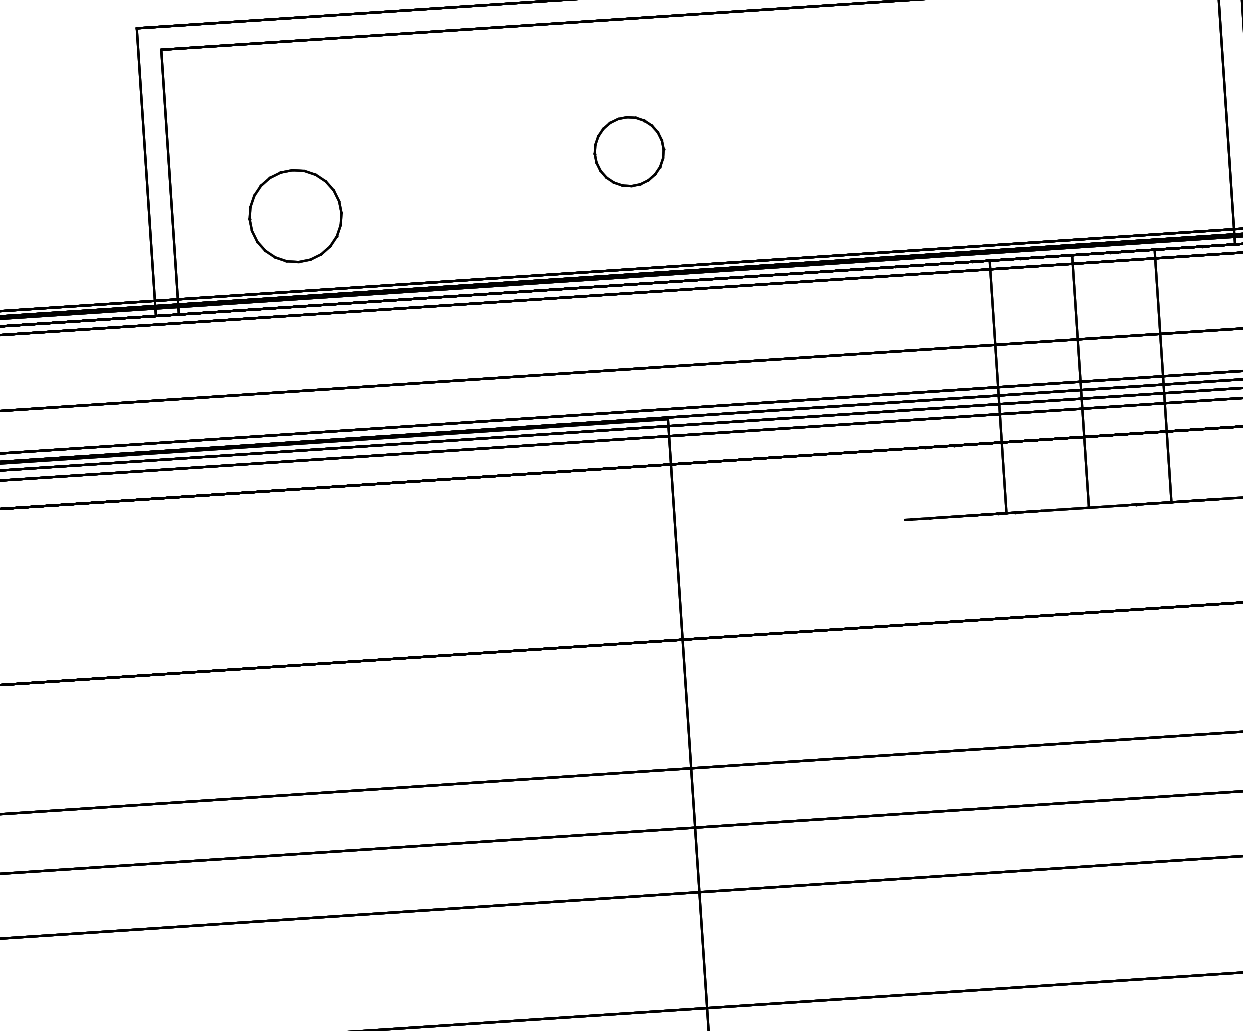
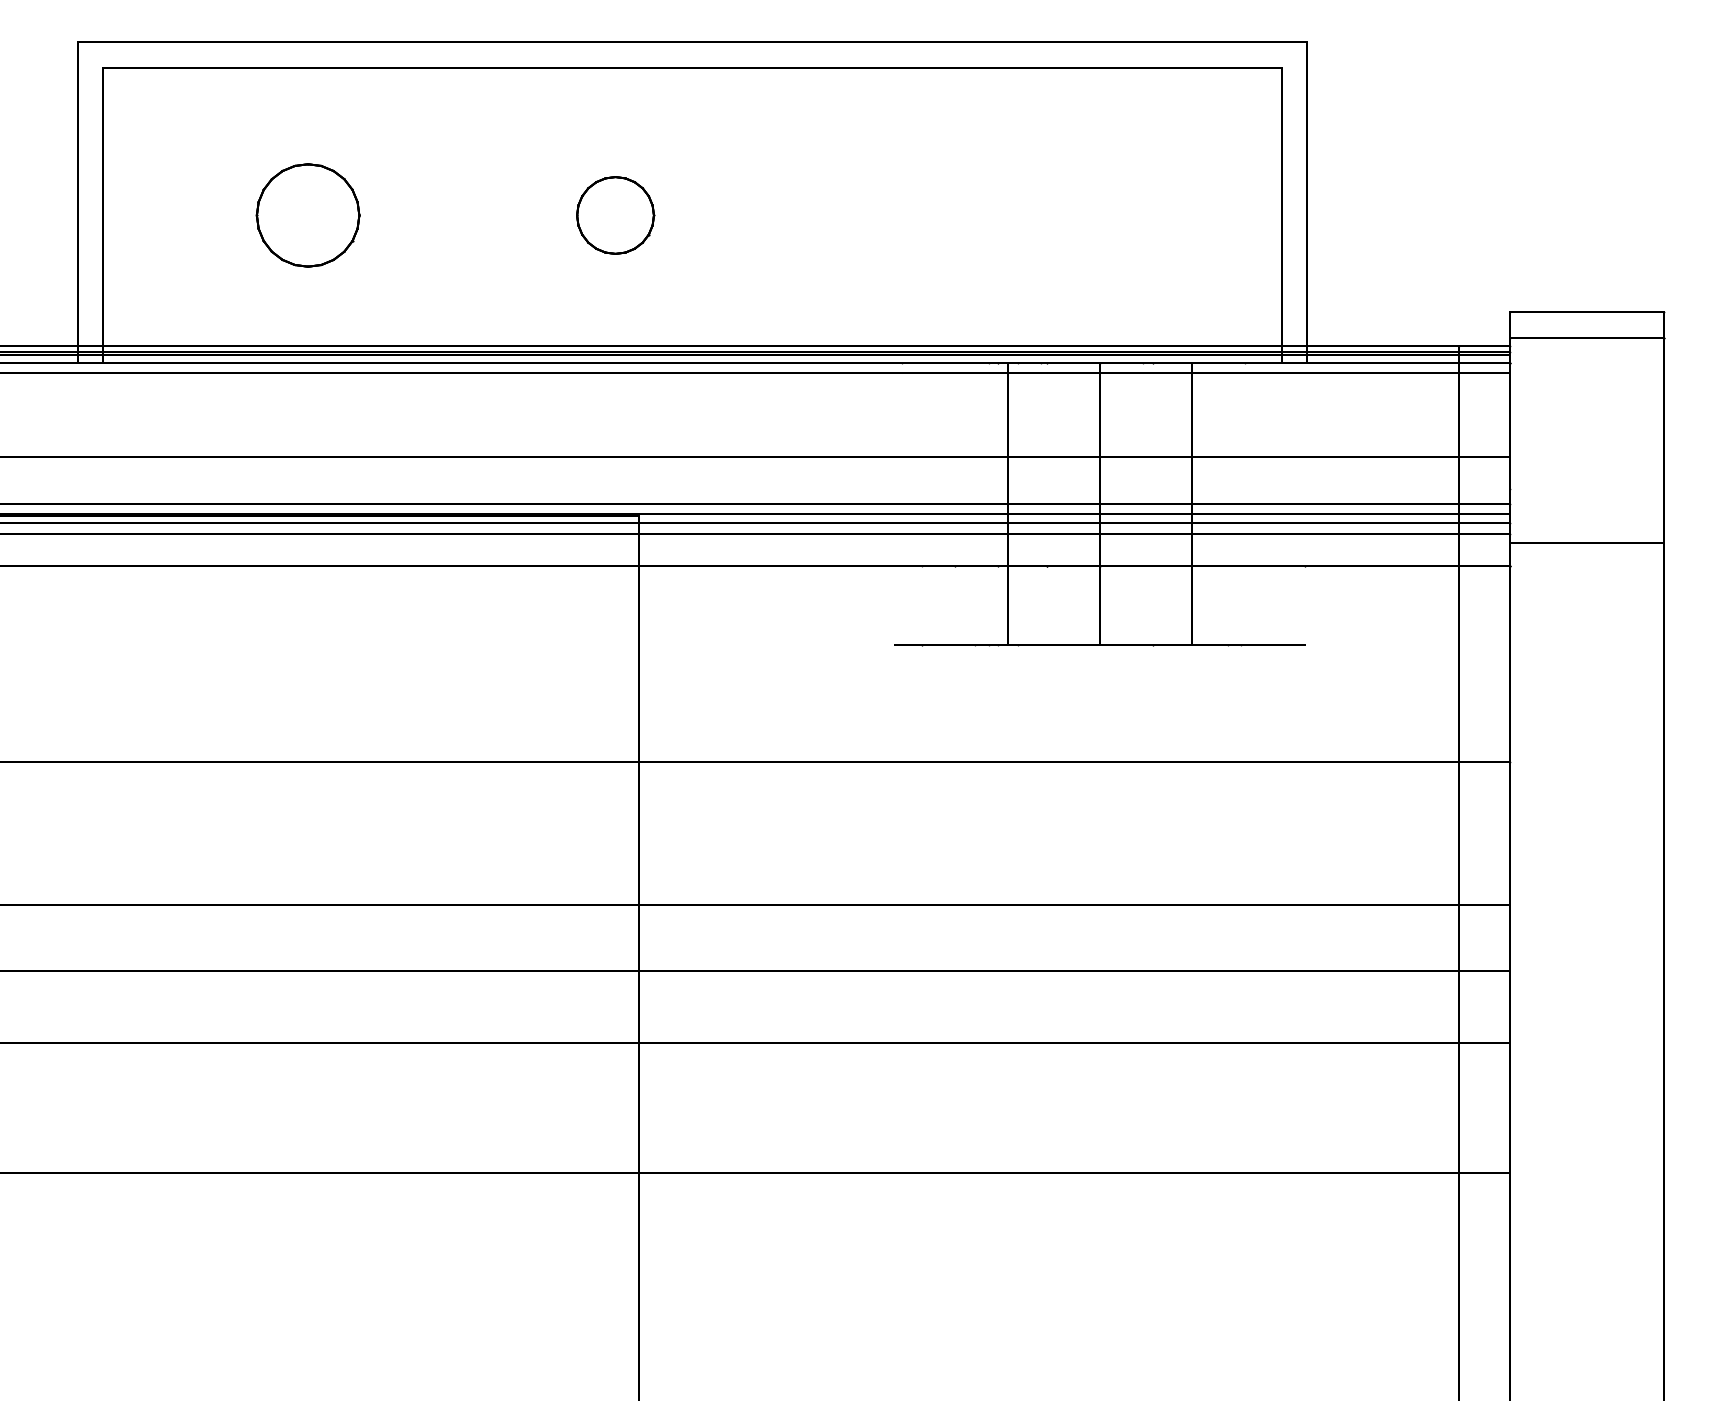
part: (294, 216) -> (307, 215), moved

